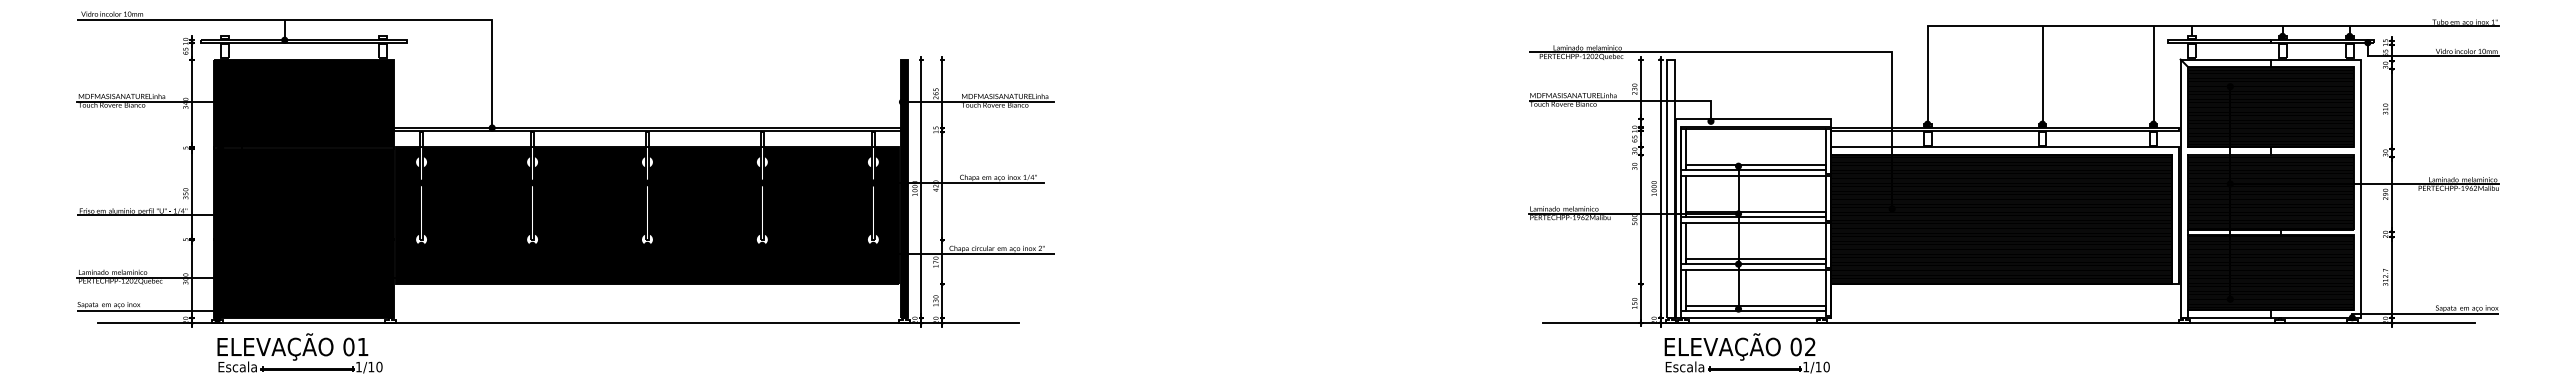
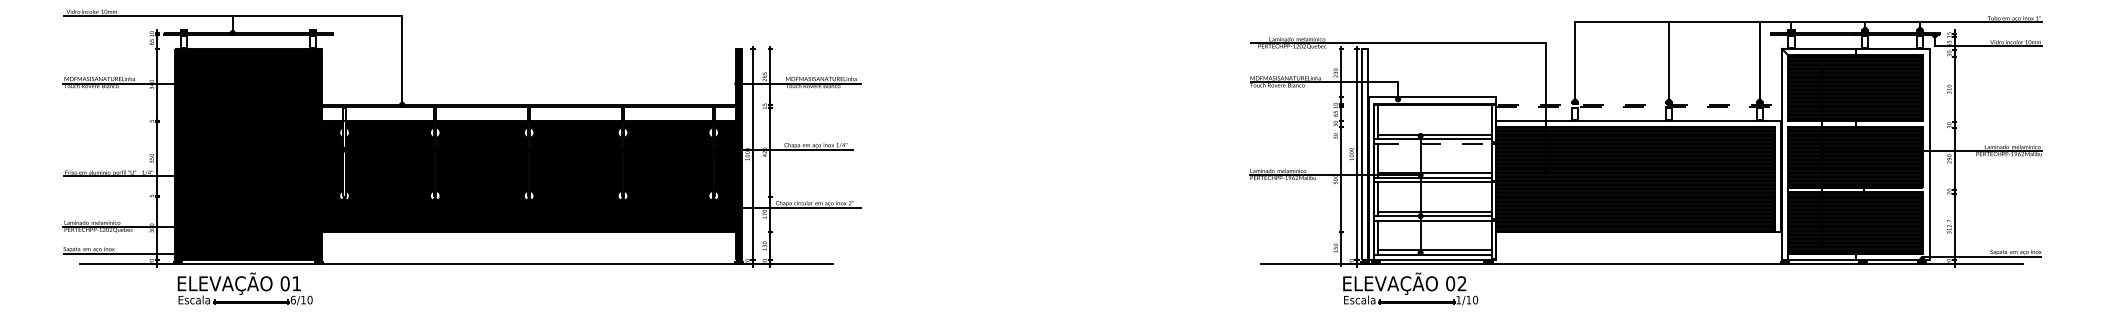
line: (2179, 128) -> (1780, 105), solid -> dashed
line: (1755, 175) -> (1434, 143), solid -> dashed
part: (1746, 353) -> (1409, 289), moved
text: (358, 366) -> (293, 299), 1/10 -> 6/10

